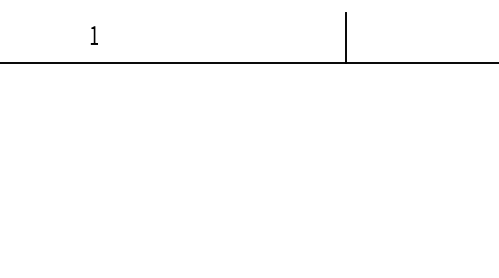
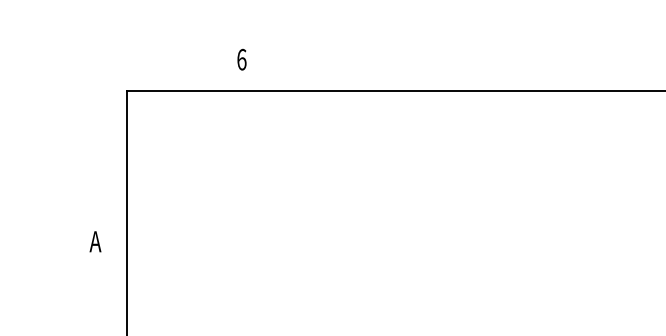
text: (93, 35) -> (241, 59), 1 -> 6
line: (346, 38) -> (525, 62), removed

